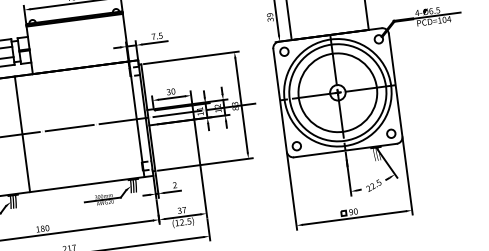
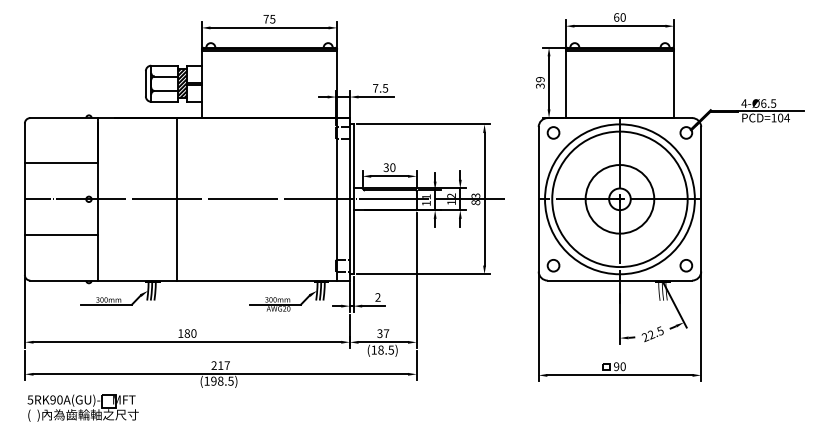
hatch: (15, 51) -> (182, 83), added
circle: (337, 92) -> (619, 199), size x0.62
text: (181, 222) -> (380, 349), (12.5) -> (18.5)

